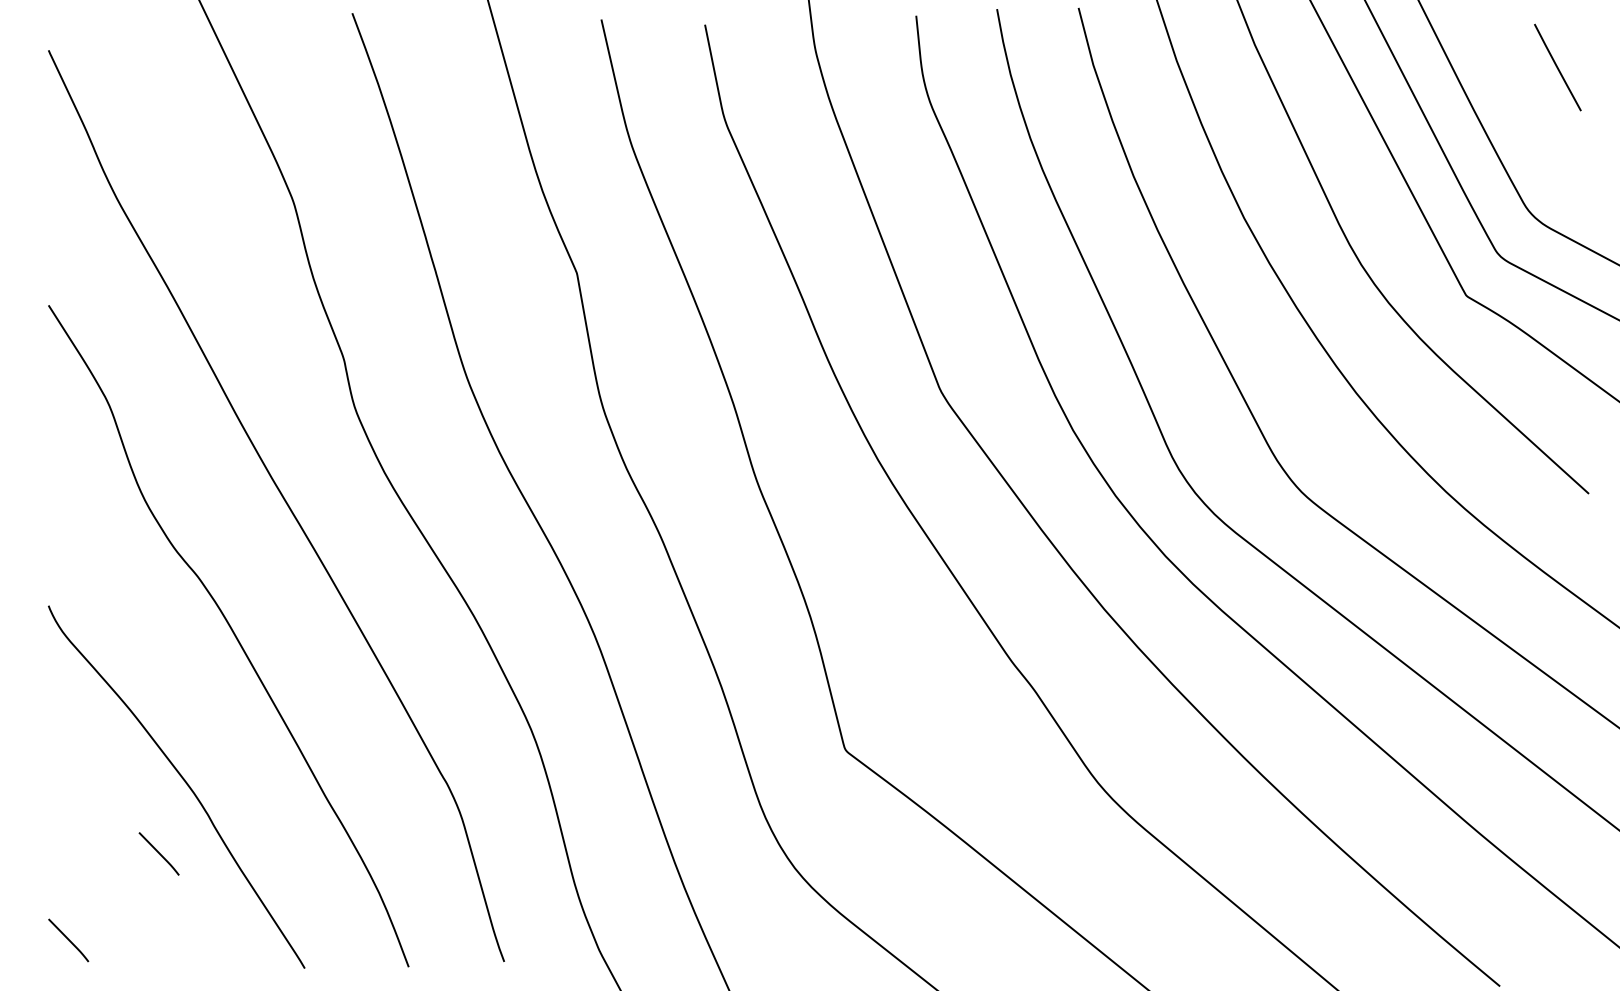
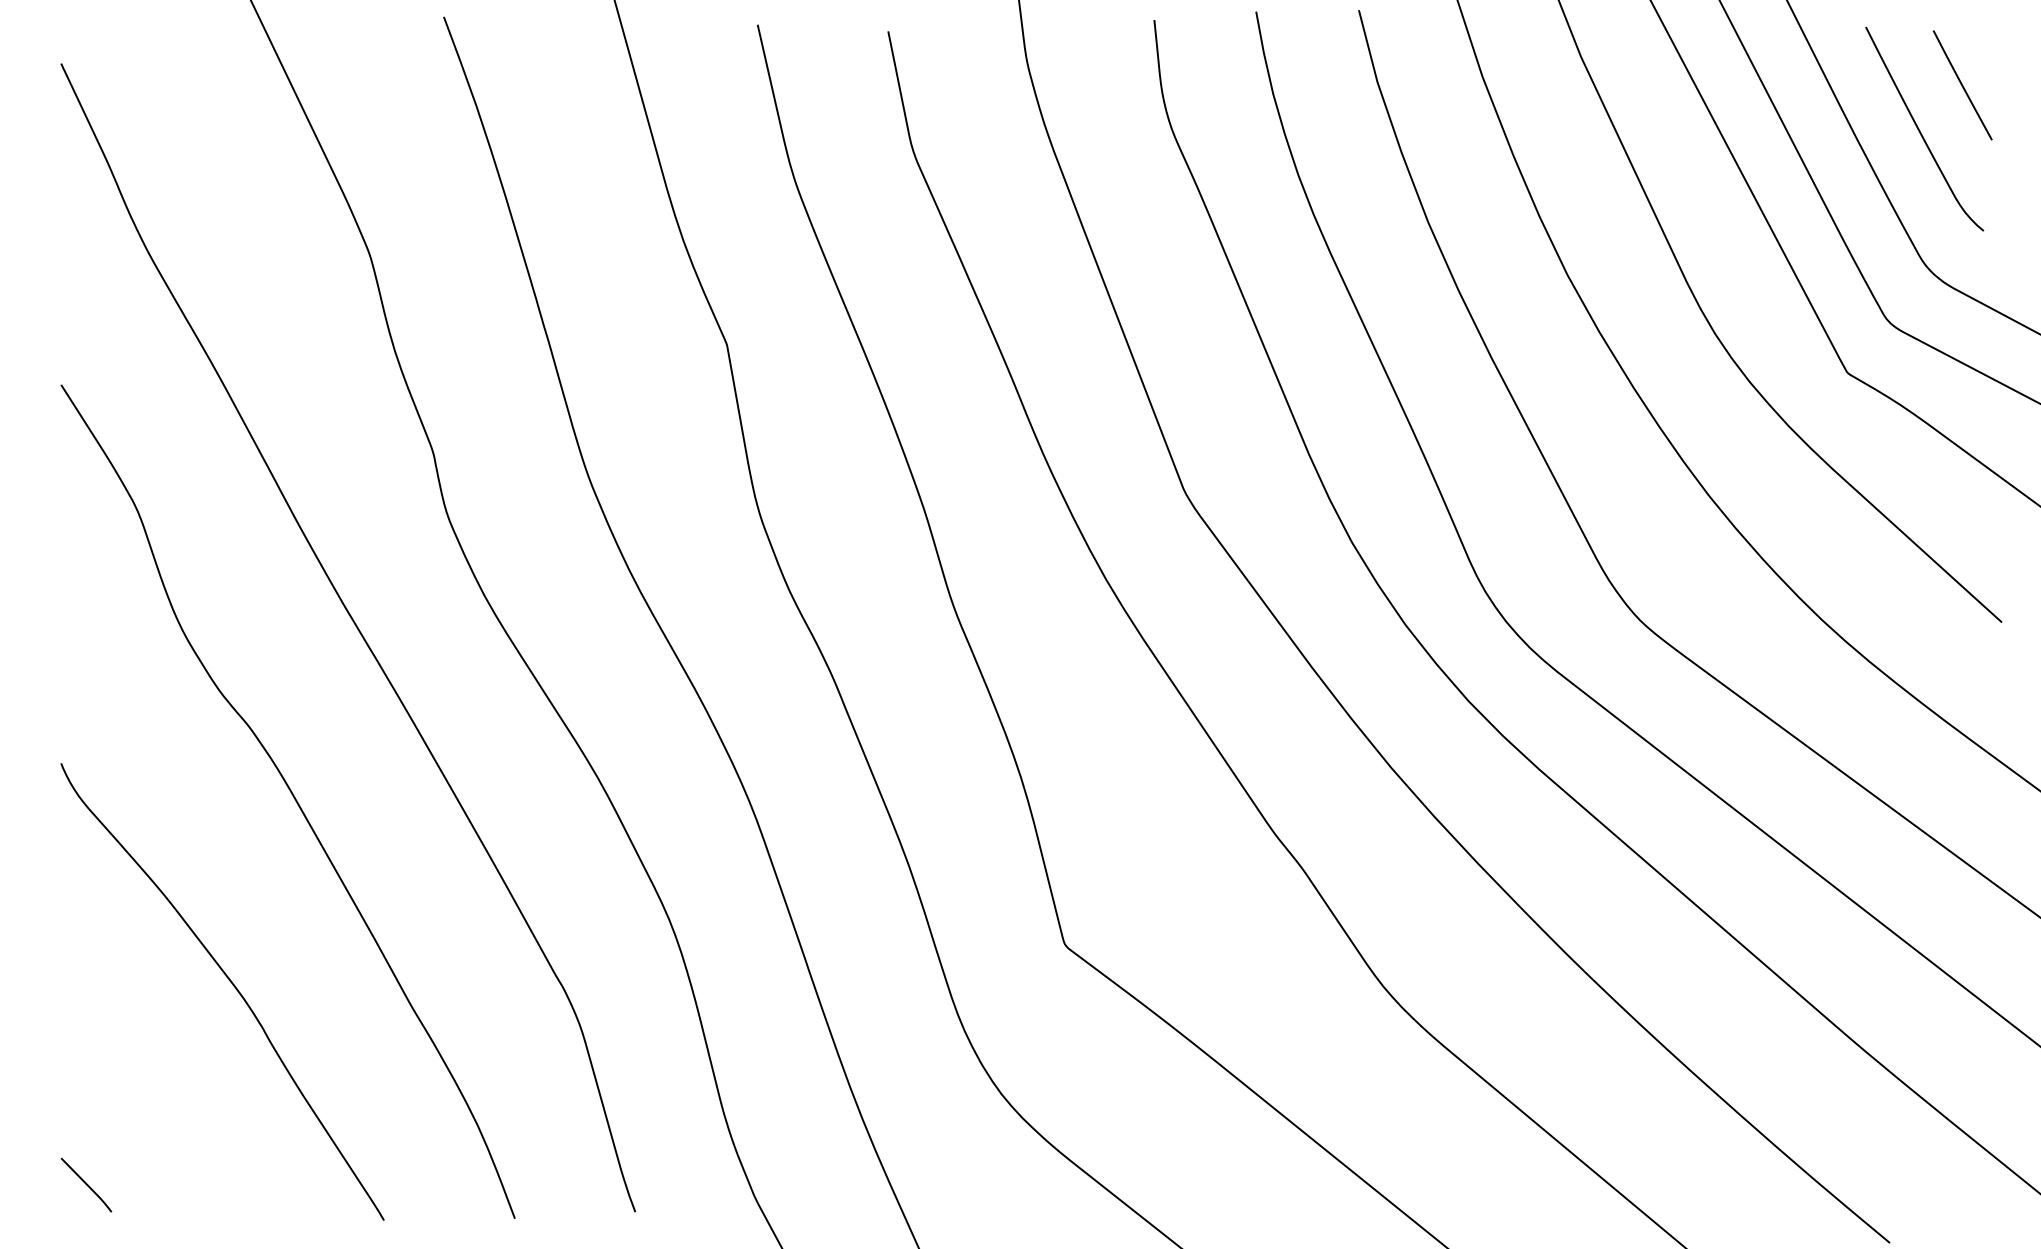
curve: (1524, 103) -> (1920, 130), added
curve: (159, 853) -> (200, 1075), removed

